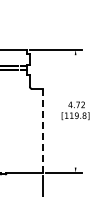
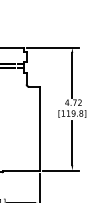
line: (75, 76) -> (72, 74), added
line: (42, 130) -> (39, 128), dashed -> solid
line: (75, 144) -> (72, 142), added

